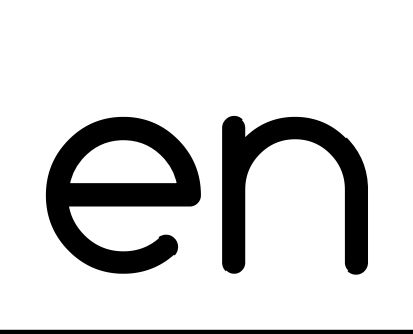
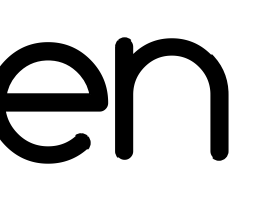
part: (245, 195) -> (133, 99), moved

